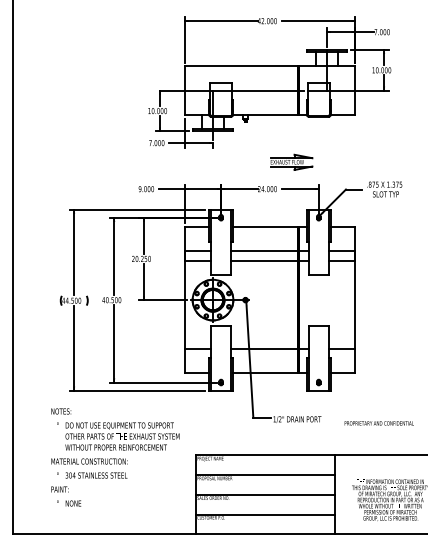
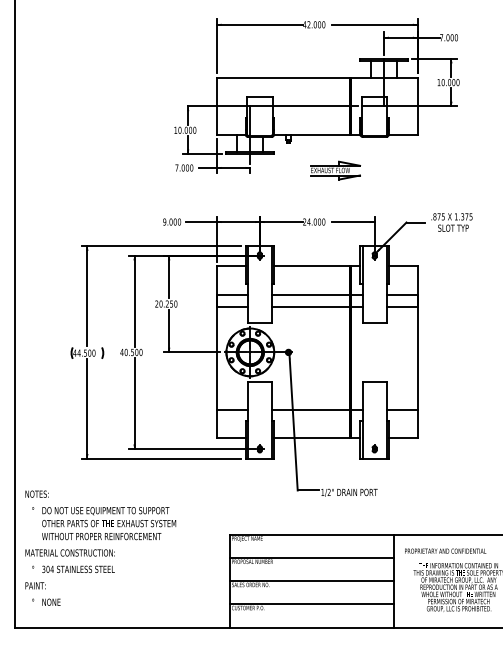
part: (291, 162) -> (335, 170), moved
text: (379, 422) -> (445, 550), moved
text: (115, 456) -> (100, 547), moved

